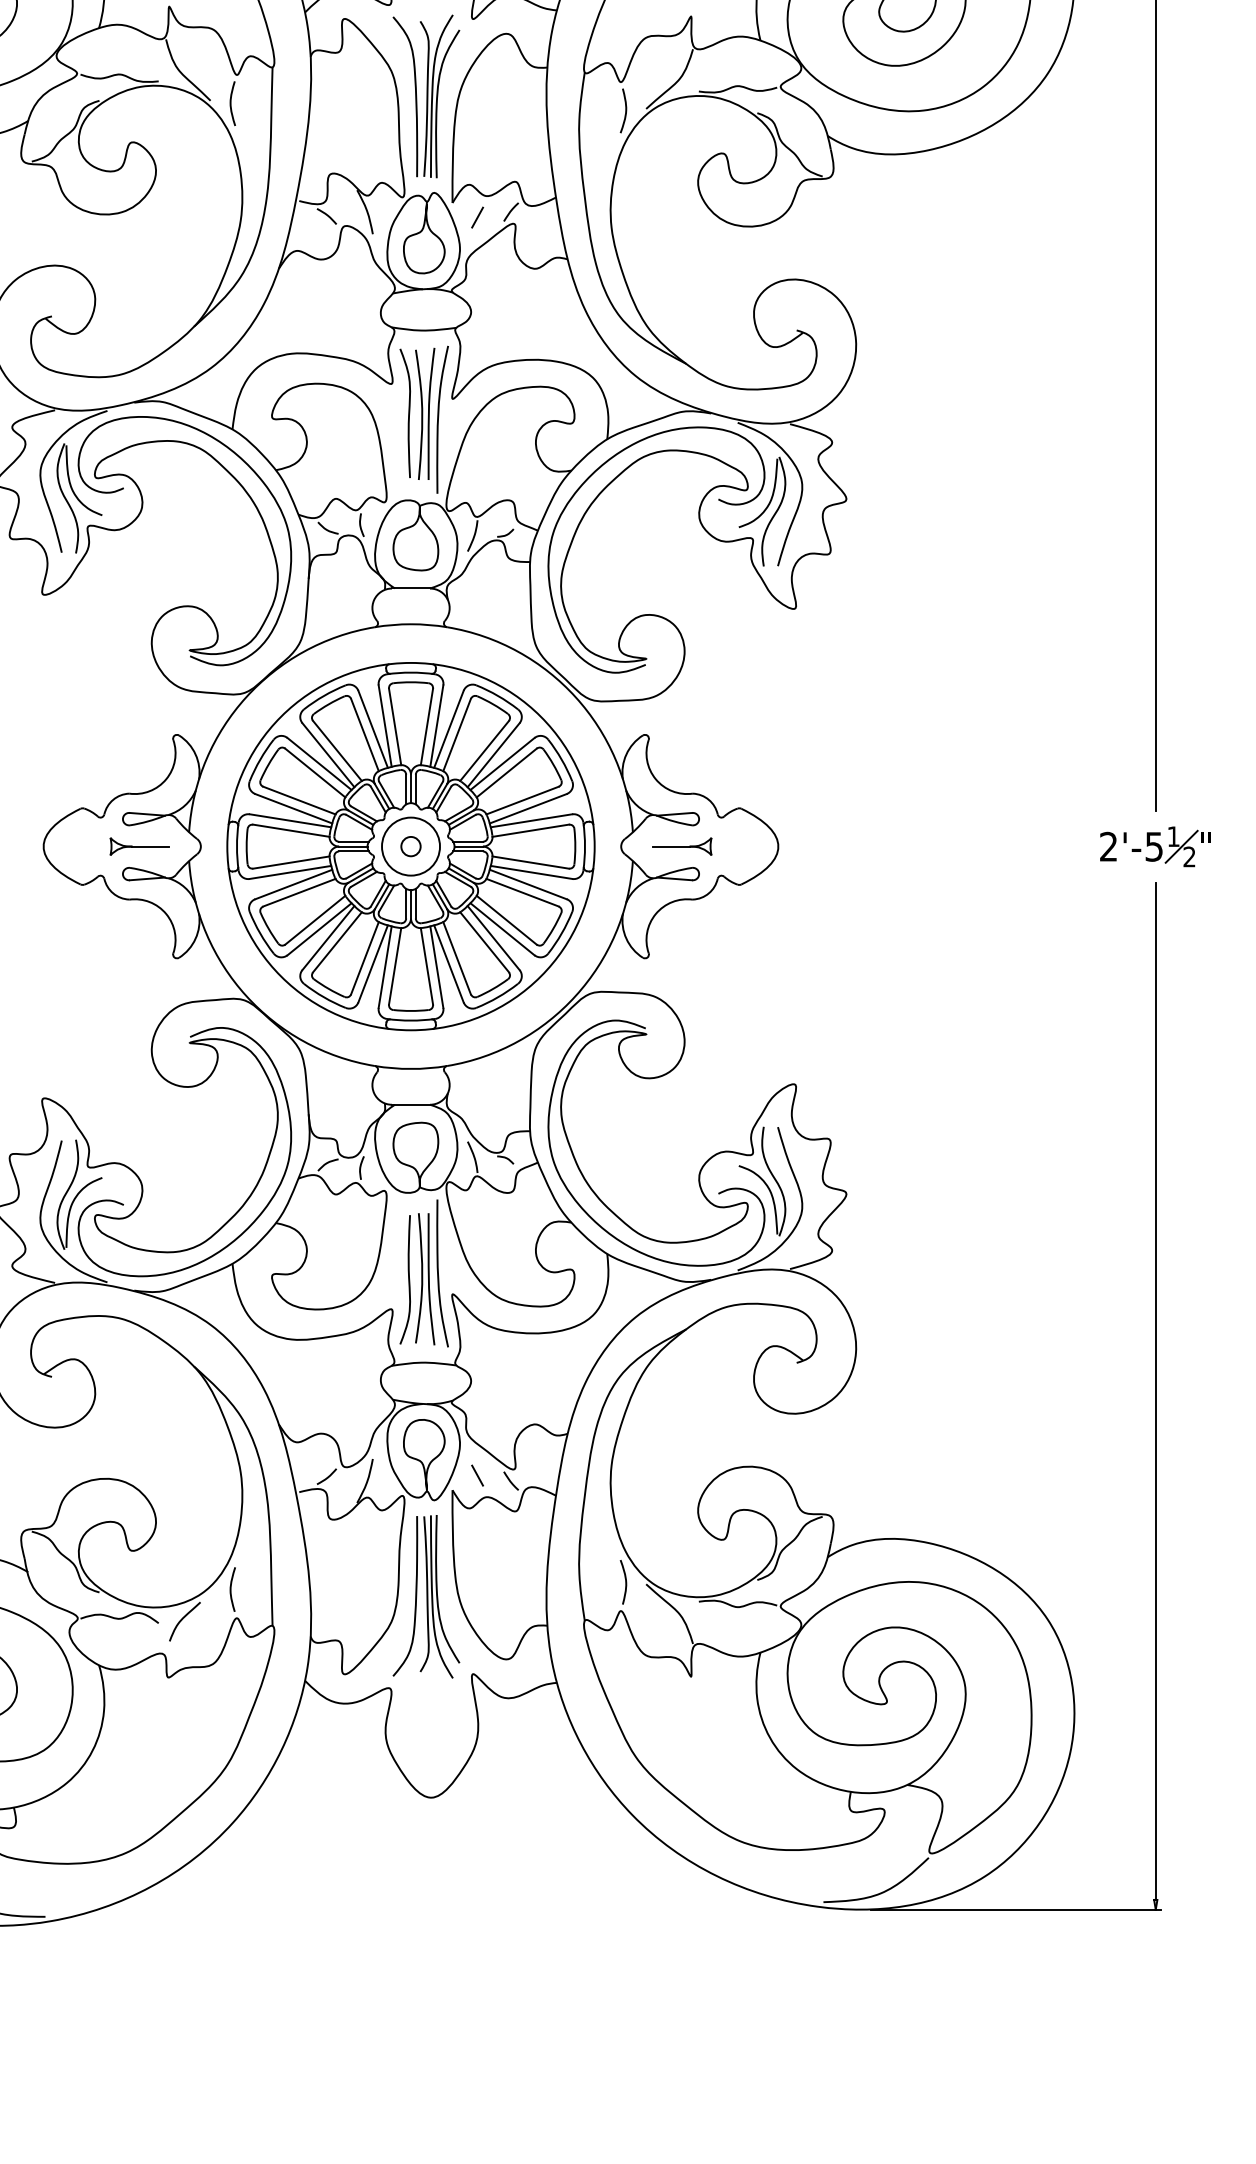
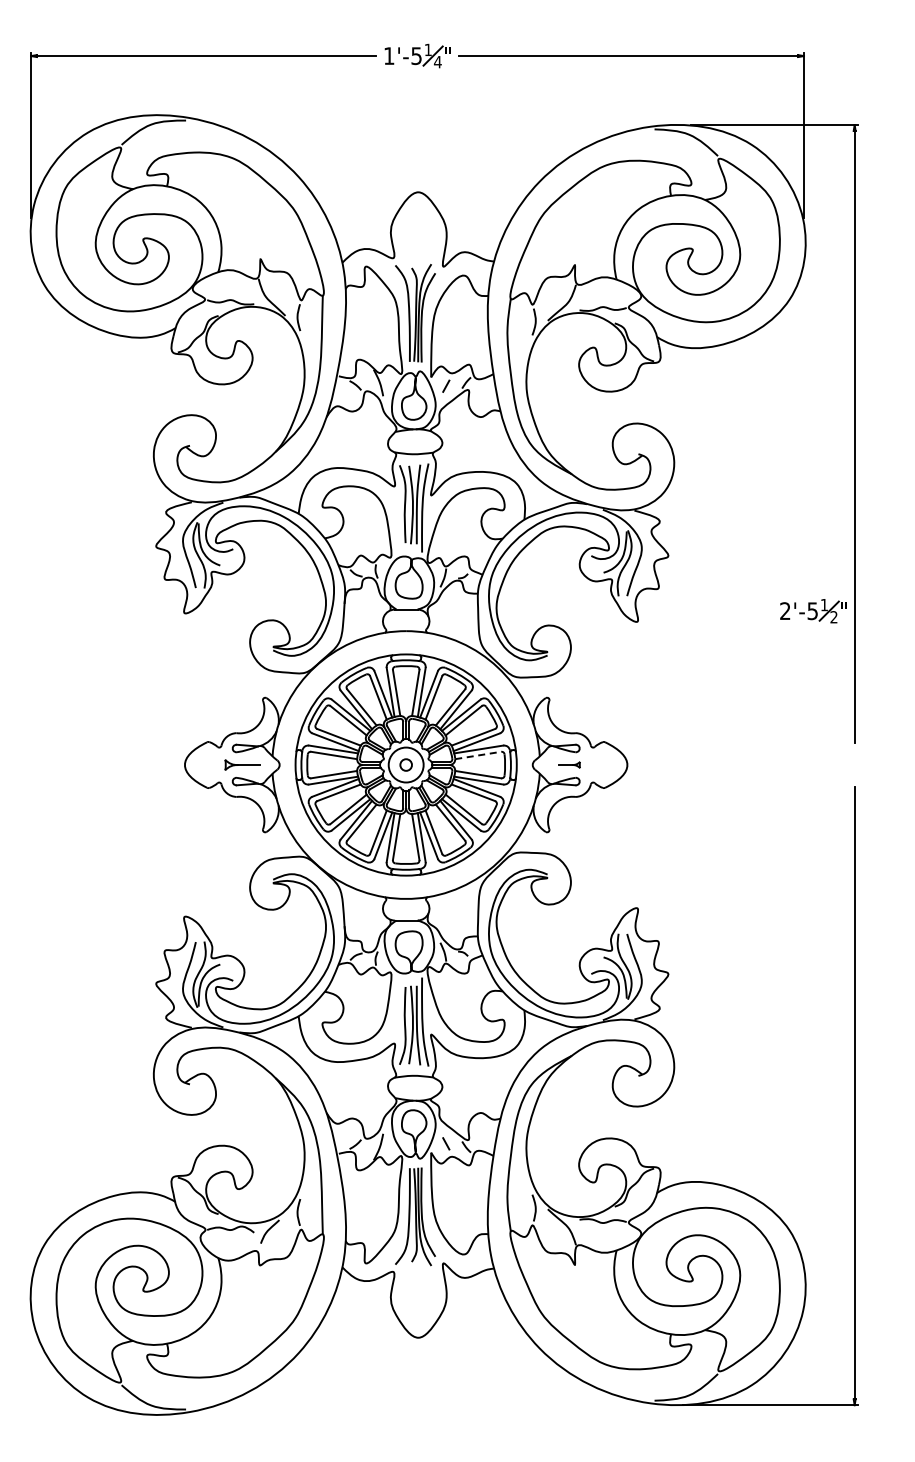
line: (531, 830) -> (478, 755), solid -> dashed
part: (682, 845) -> (569, 764), size x0.6
part: (1155, 847) -> (813, 611), moved

